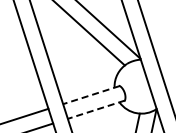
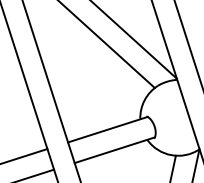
line: (91, 95) -> (107, 130), dashed -> solid
line: (96, 109) -> (114, 149), dashed -> solid

